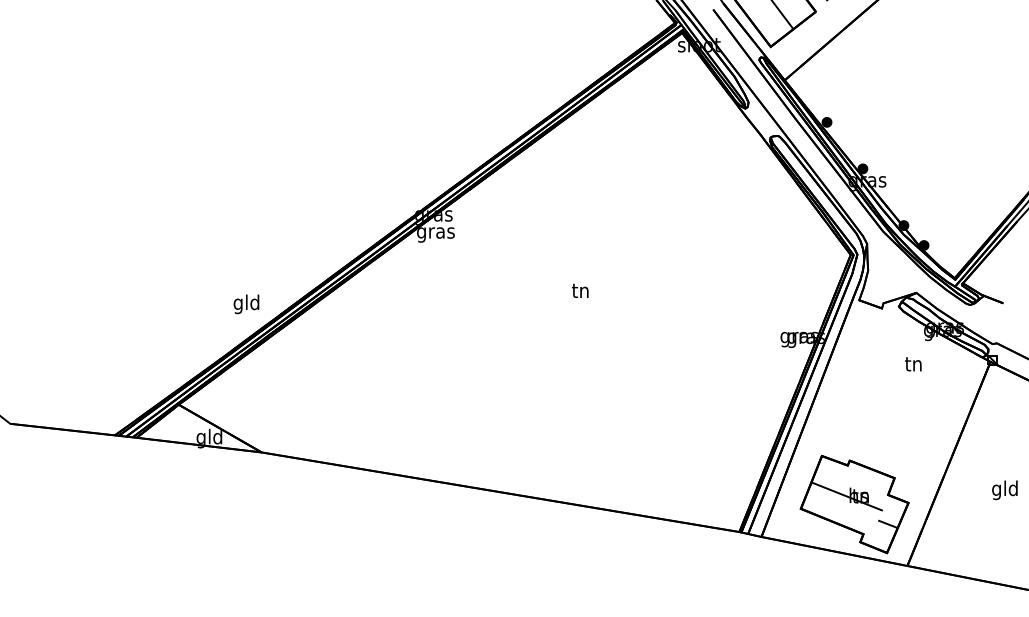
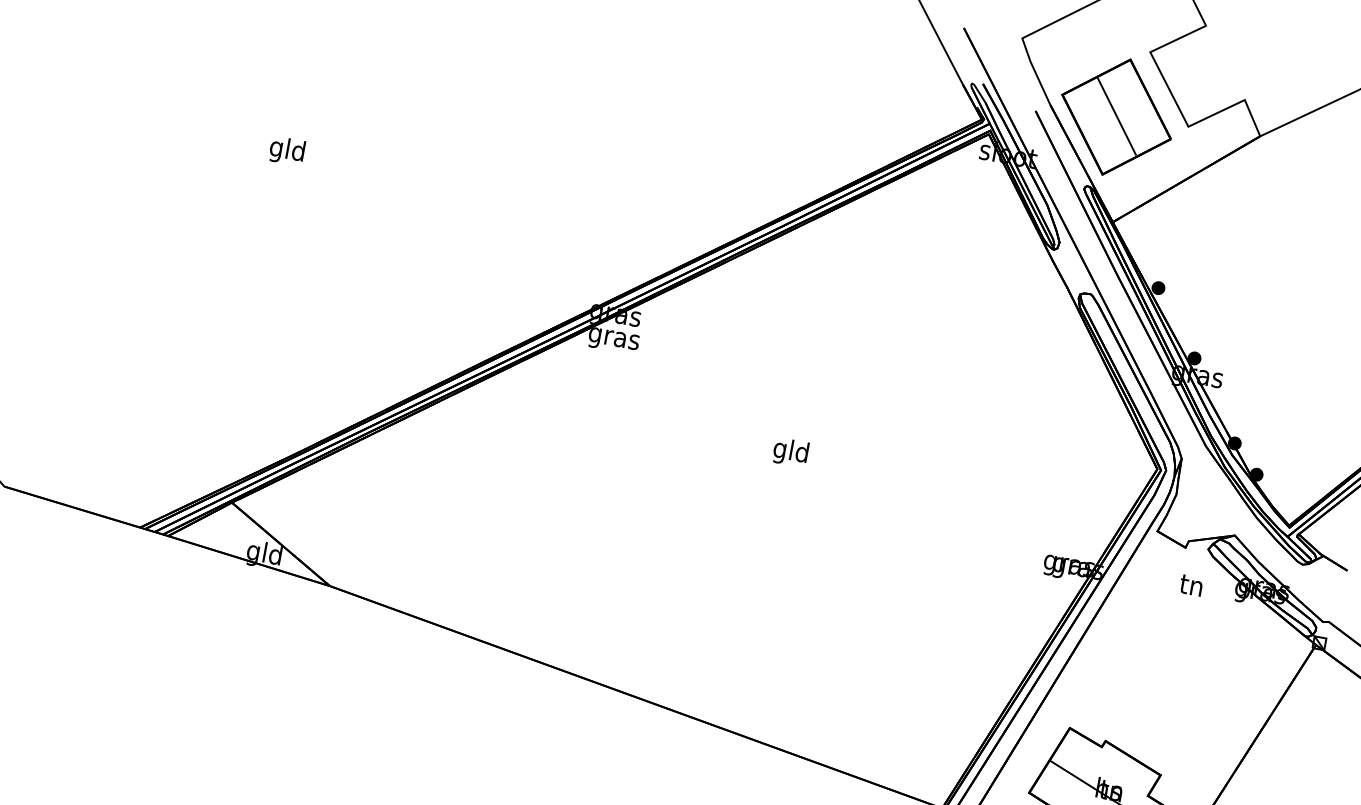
text: (580, 292) -> (790, 452), tn -> gld
text: (246, 304) -> (287, 151), moved
text: (913, 364) -> (1191, 585), moved

